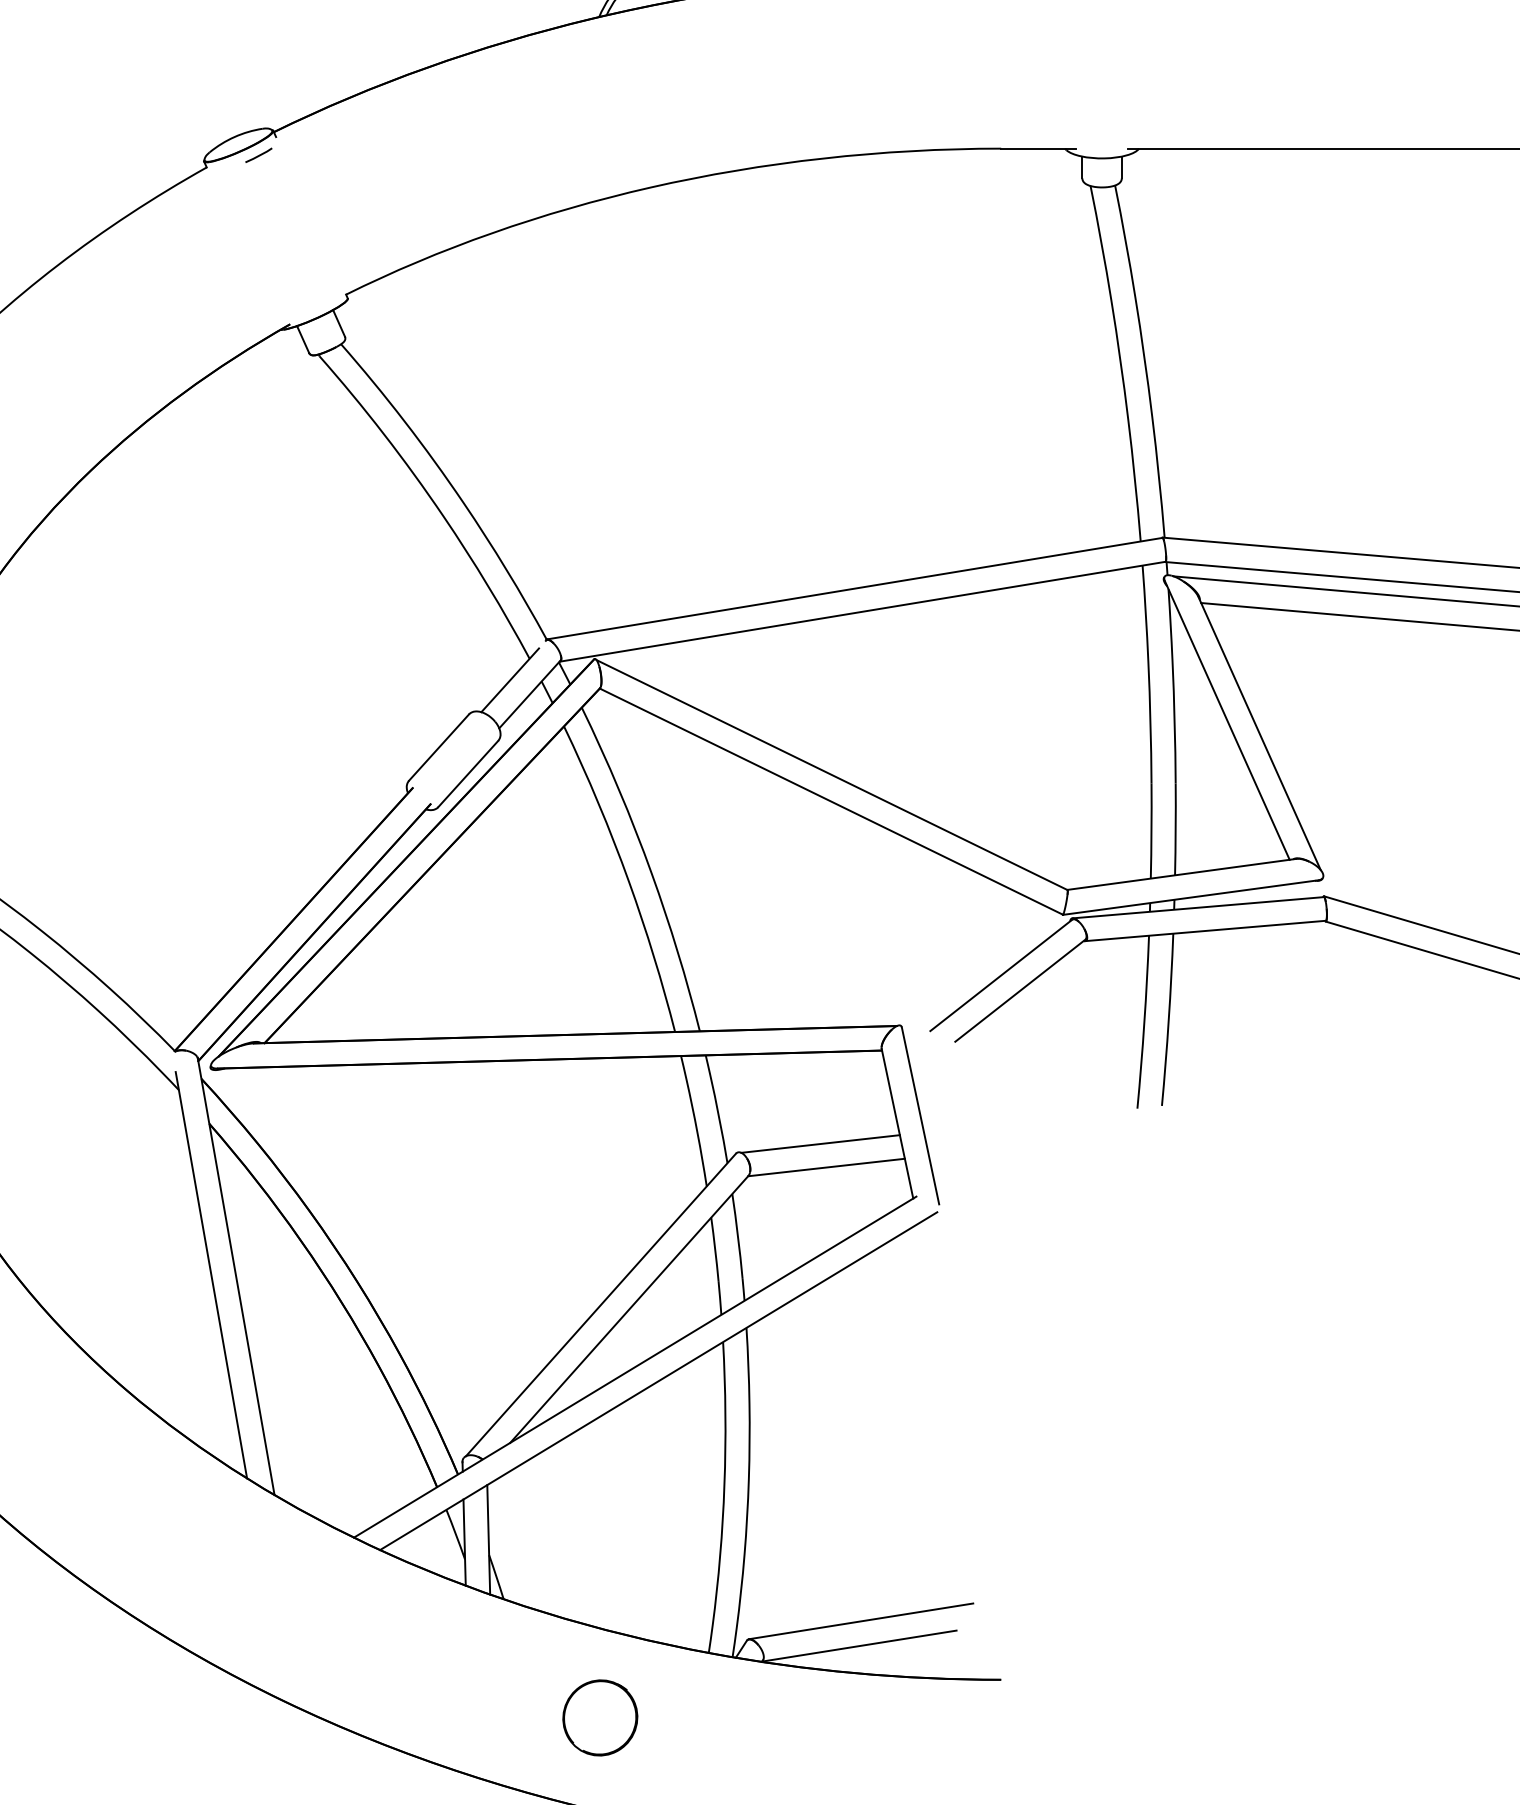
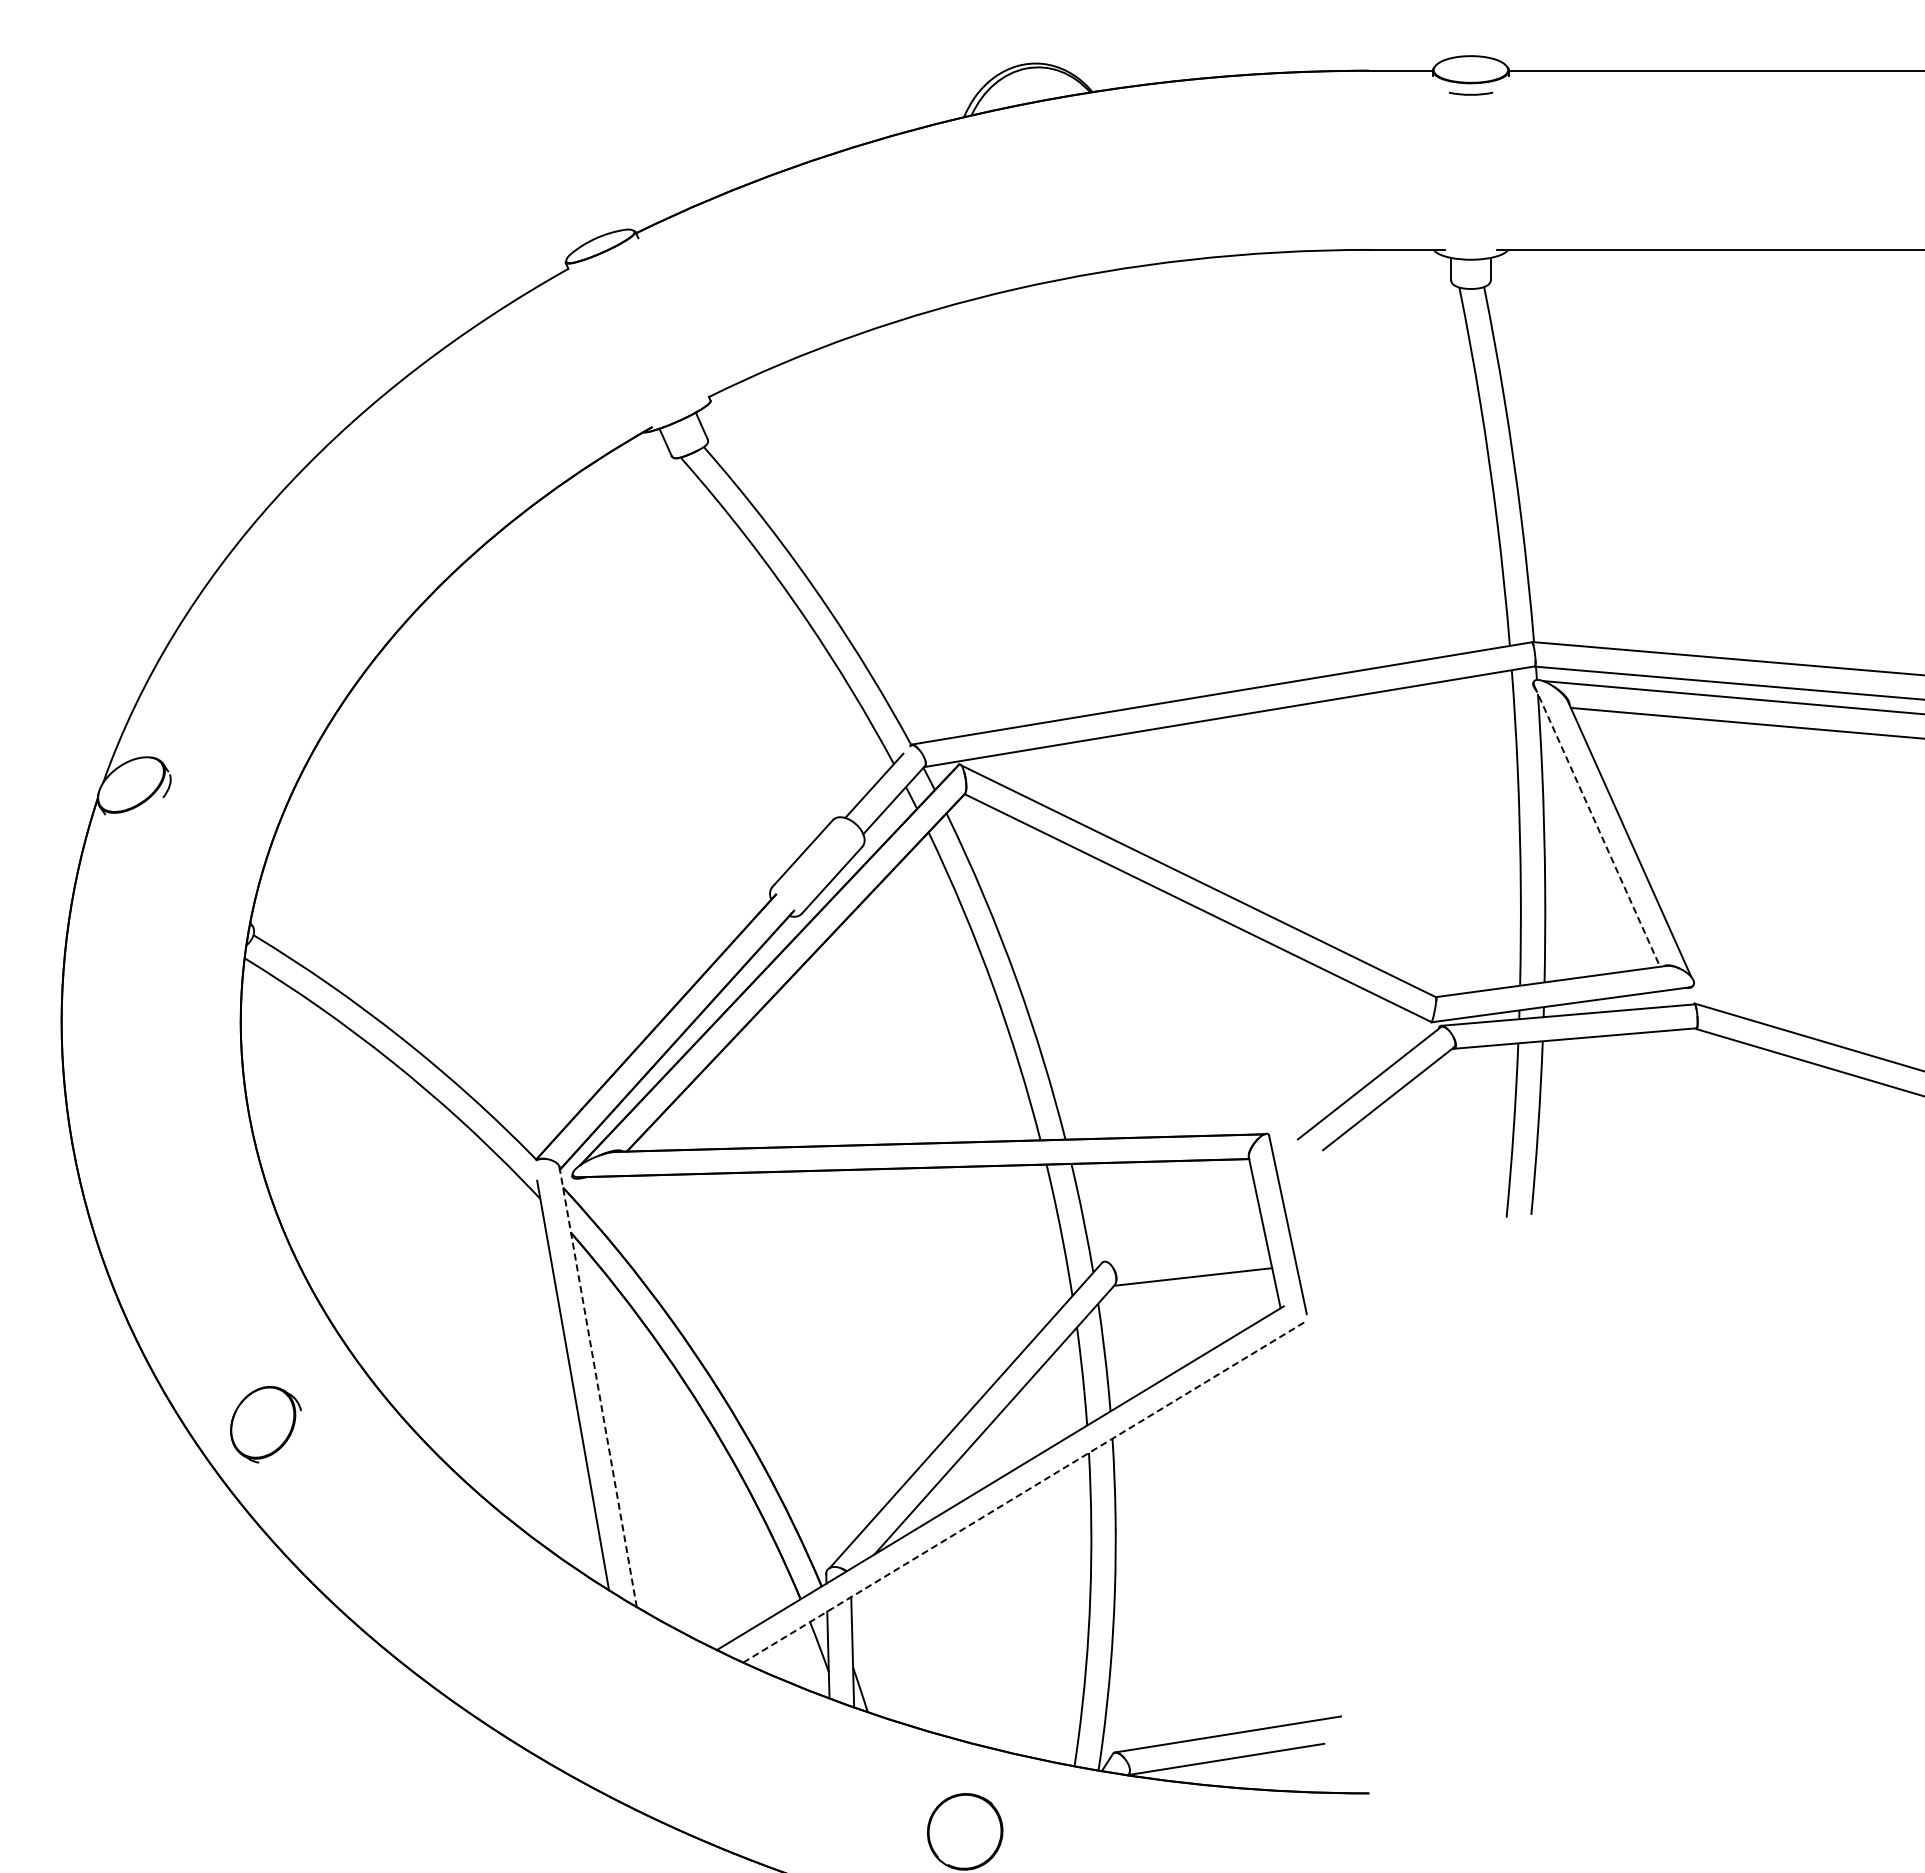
line: (258, 155) -> (620, 256), removed
line: (1227, 720) -> (1597, 826), solid -> dashed
line: (820, 1144) -> (1187, 1253), removed
line: (236, 1276) -> (598, 1386), solid -> dashed
line: (659, 1381) -> (1024, 1492), solid -> dashed

